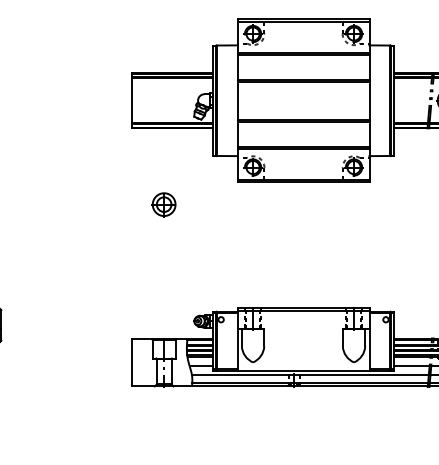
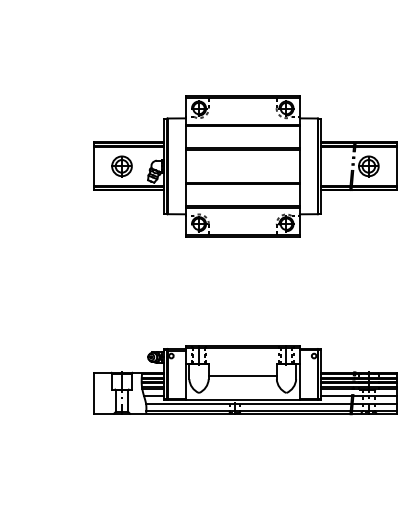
part: (163, 204) -> (121, 166), moved
line: (303, 342) -> (242, 375), added

